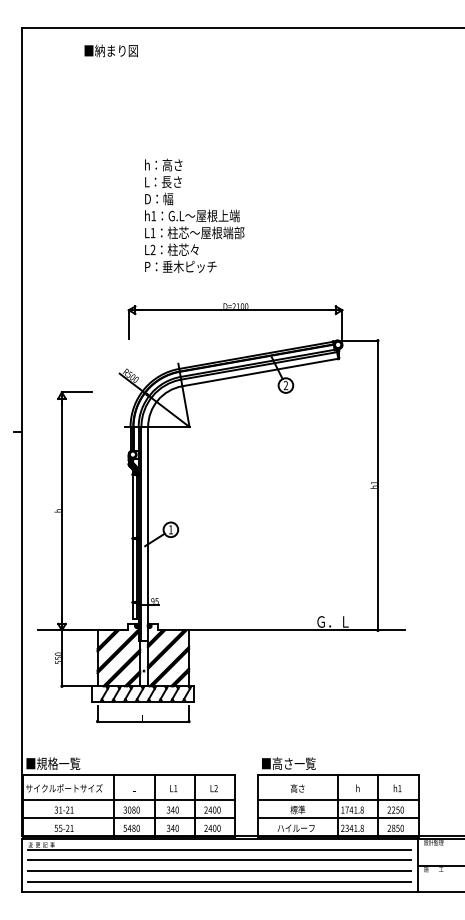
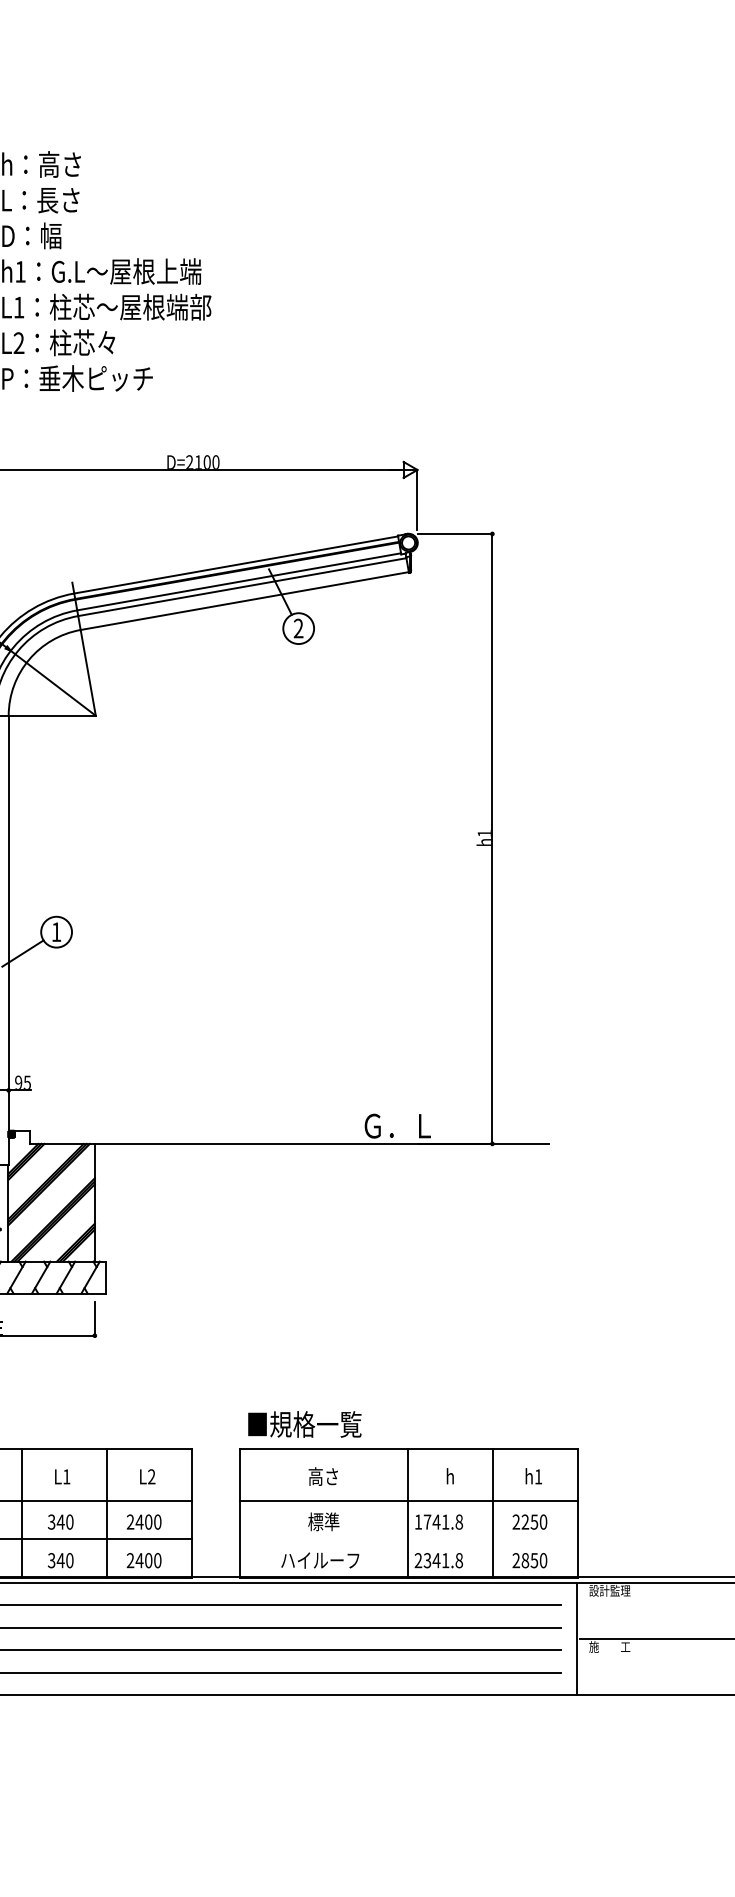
text: (282, 763) -> (291, 1424), ■高さ一覧 -> ■規格一覧
line: (338, 818) -> (409, 1539), removed

